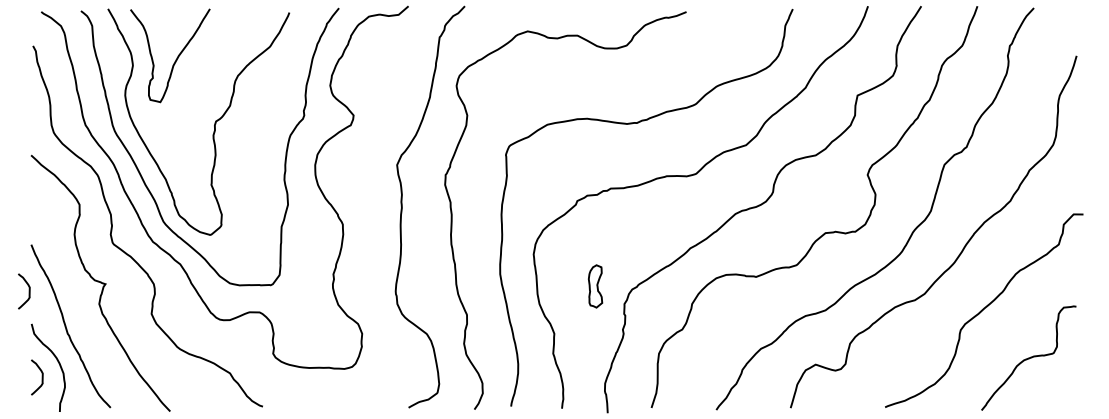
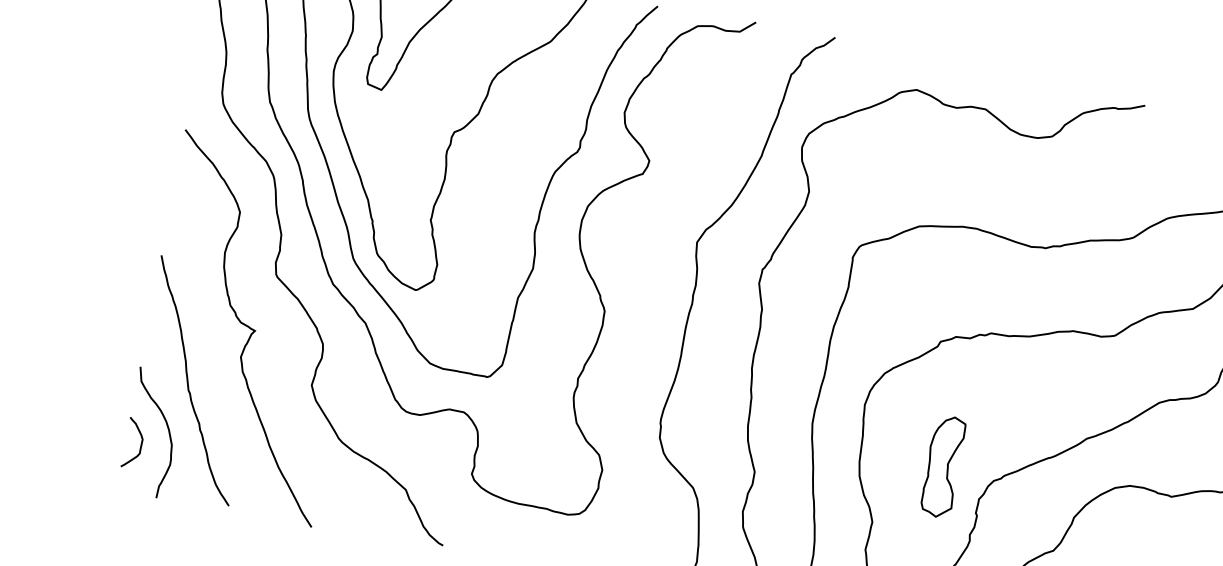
part: (595, 286) -> (943, 466), size x1.67
curve: (28, 291) -> (144, 320), removed

